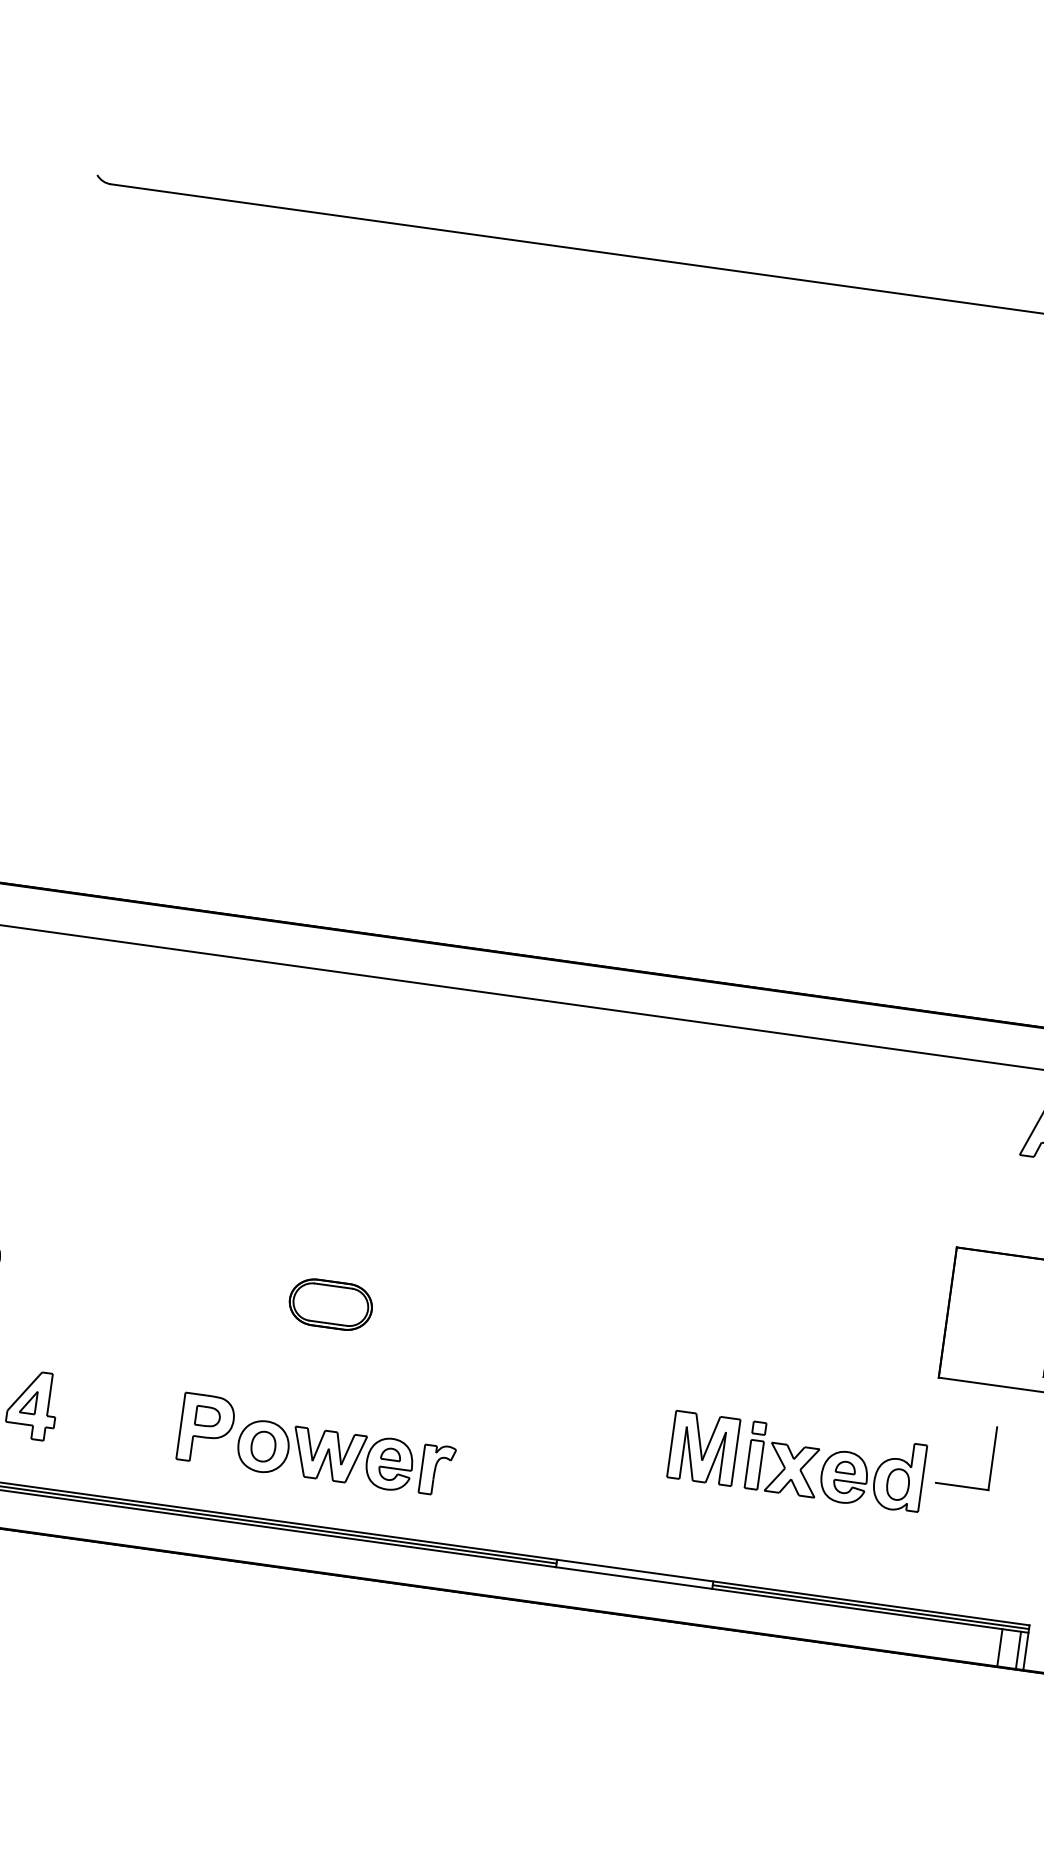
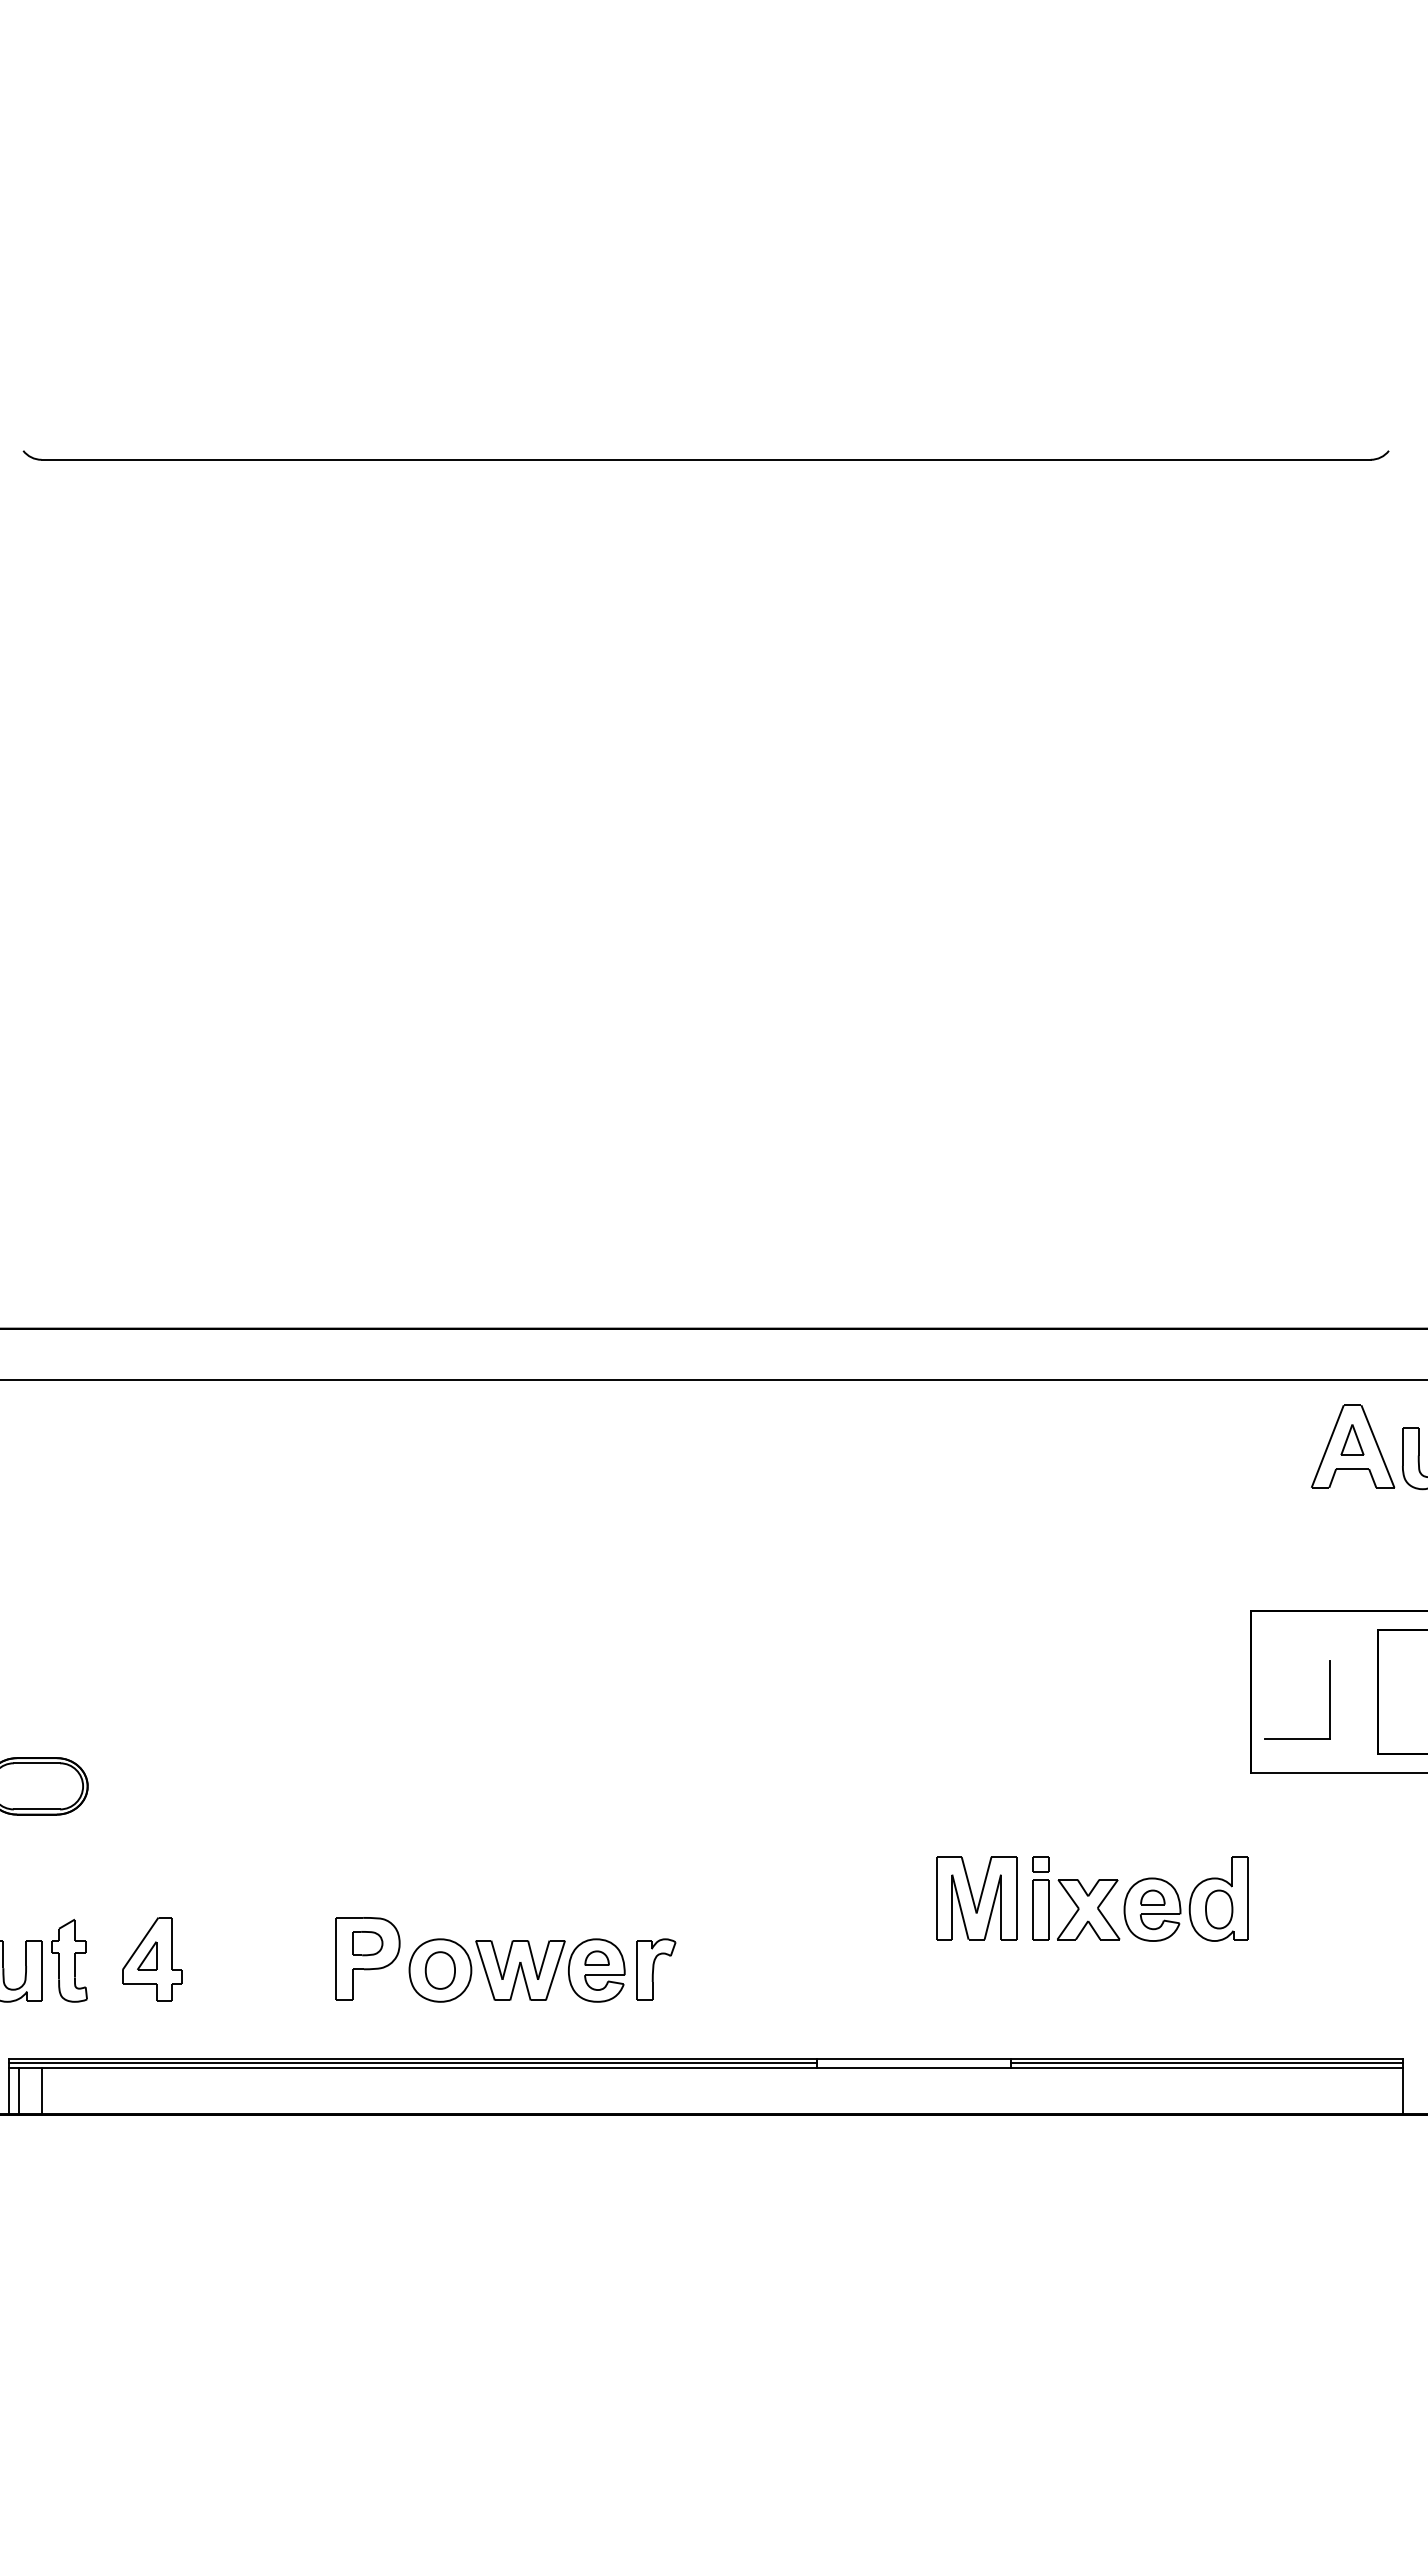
part: (330, 1304) -> (498, 1786), removed
part: (992, 1458) -> (1329, 1699), moved
line: (999, 1647) -> (1370, 2090), removed
line: (1018, 1649) -> (1393, 2090), removed

